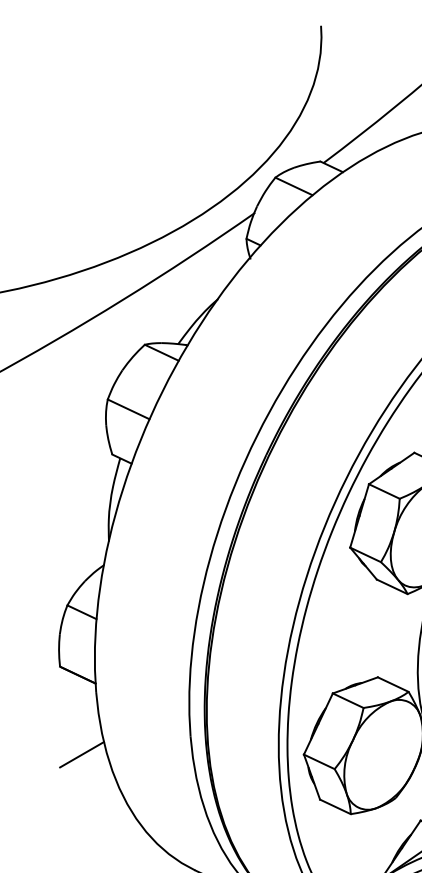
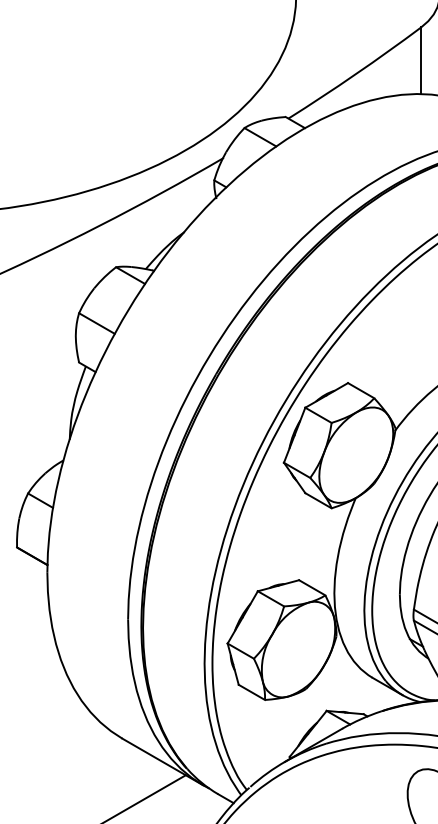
line: (81, 754) -> (29, 627), removed

